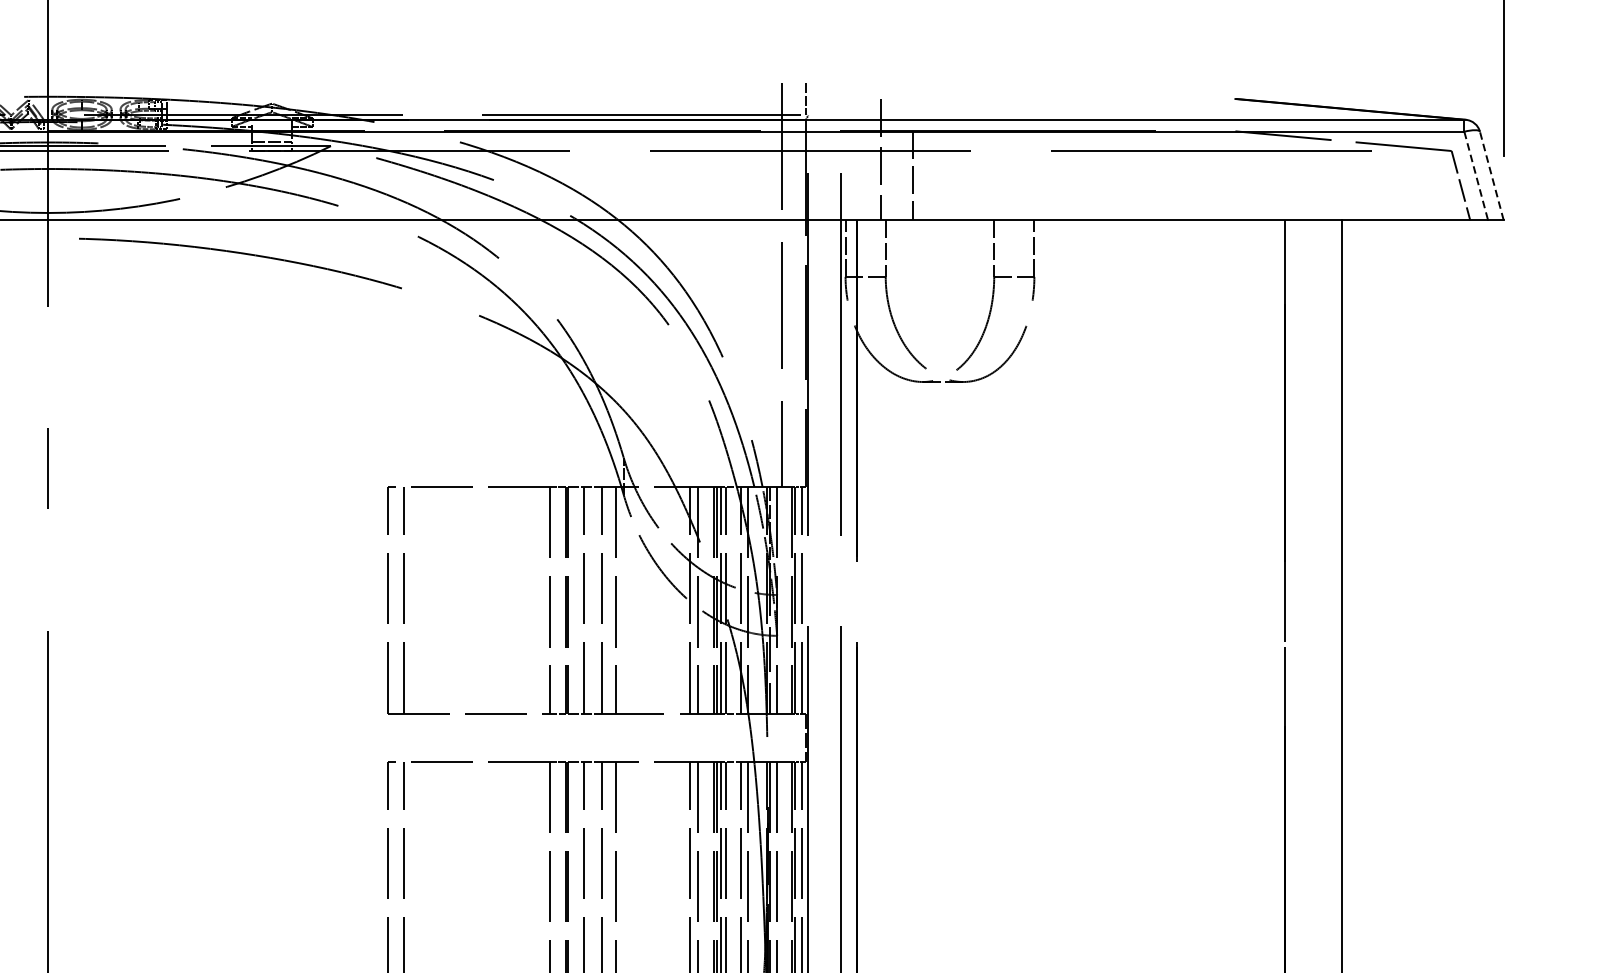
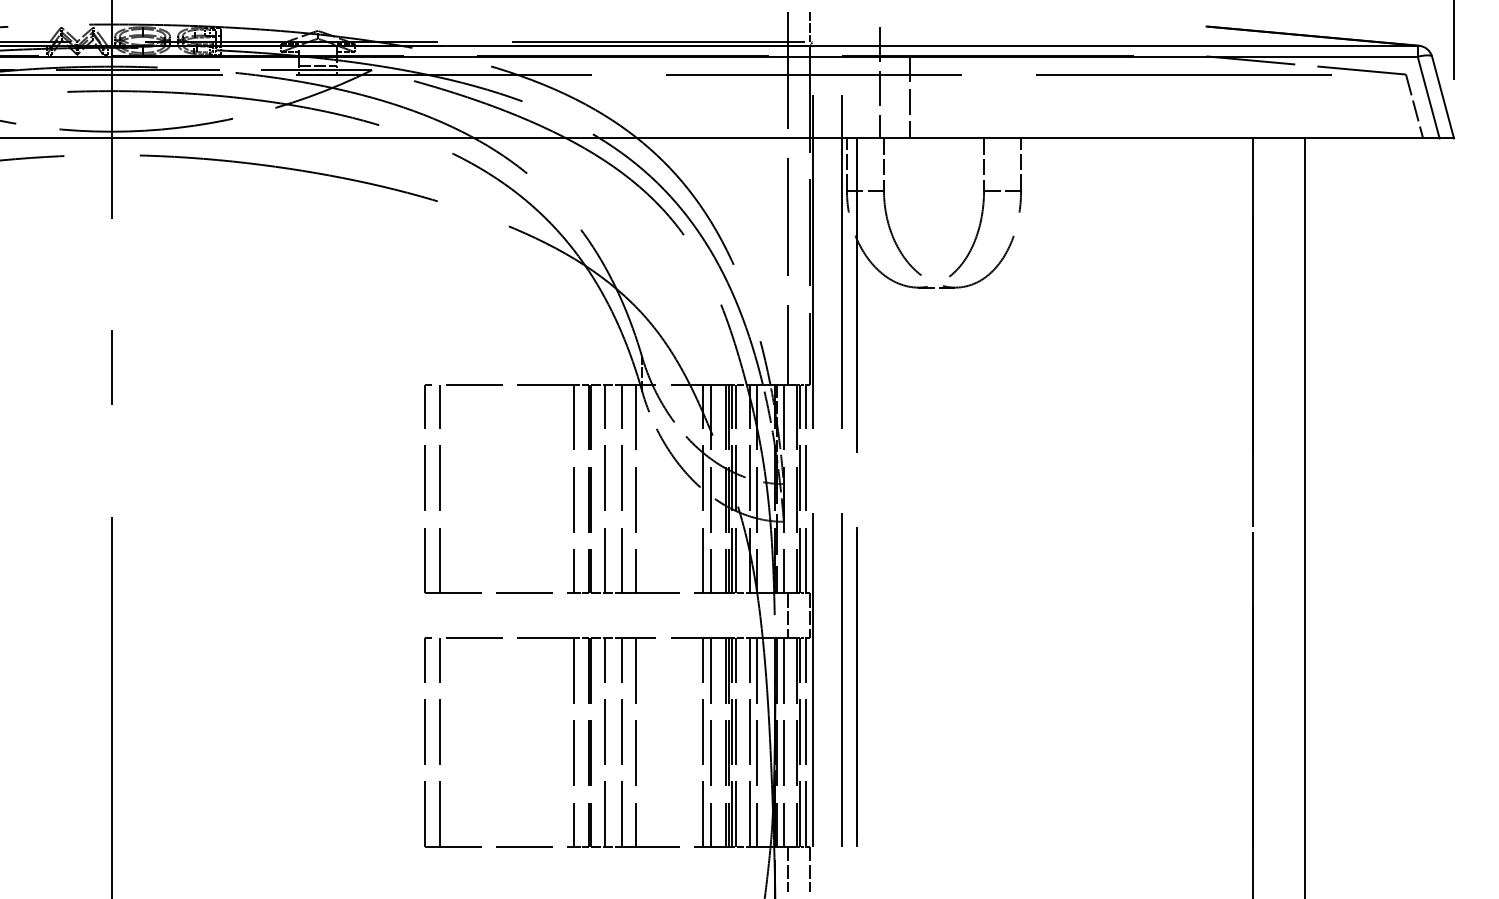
line: (1491, 175) -> (1442, 97), dashed -> solid
line: (1476, 176) -> (1428, 98), dashed -> solid
line: (781, 737) -> (787, 615), added

